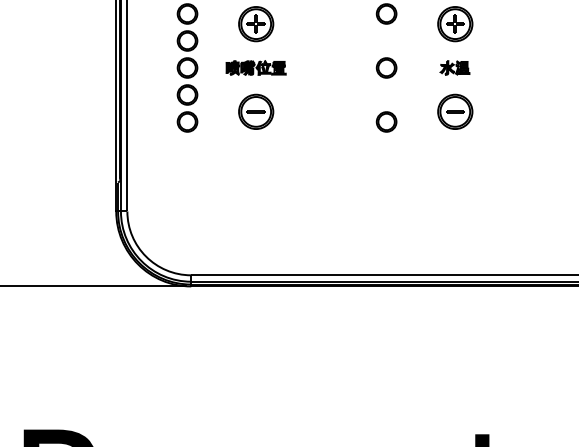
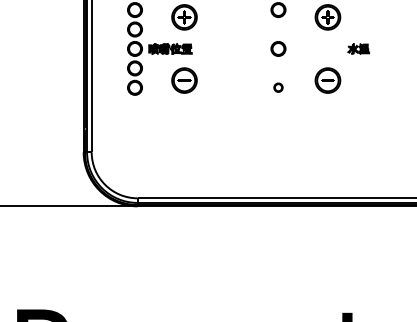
part: (256, 67) -> (170, 48), moved
part: (454, 67) -> (358, 48), moved
part: (386, 121) -> (278, 87), size x0.6

